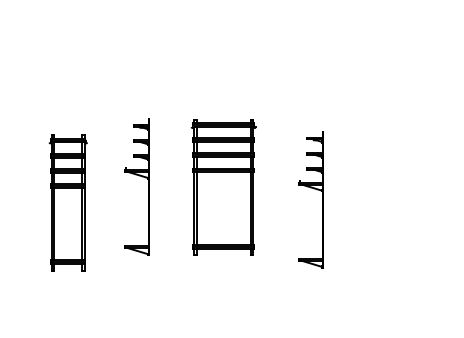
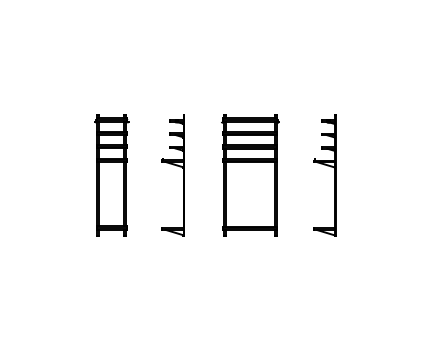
part: (313, 189) -> (327, 166), moved
part: (67, 203) -> (111, 175), moved

